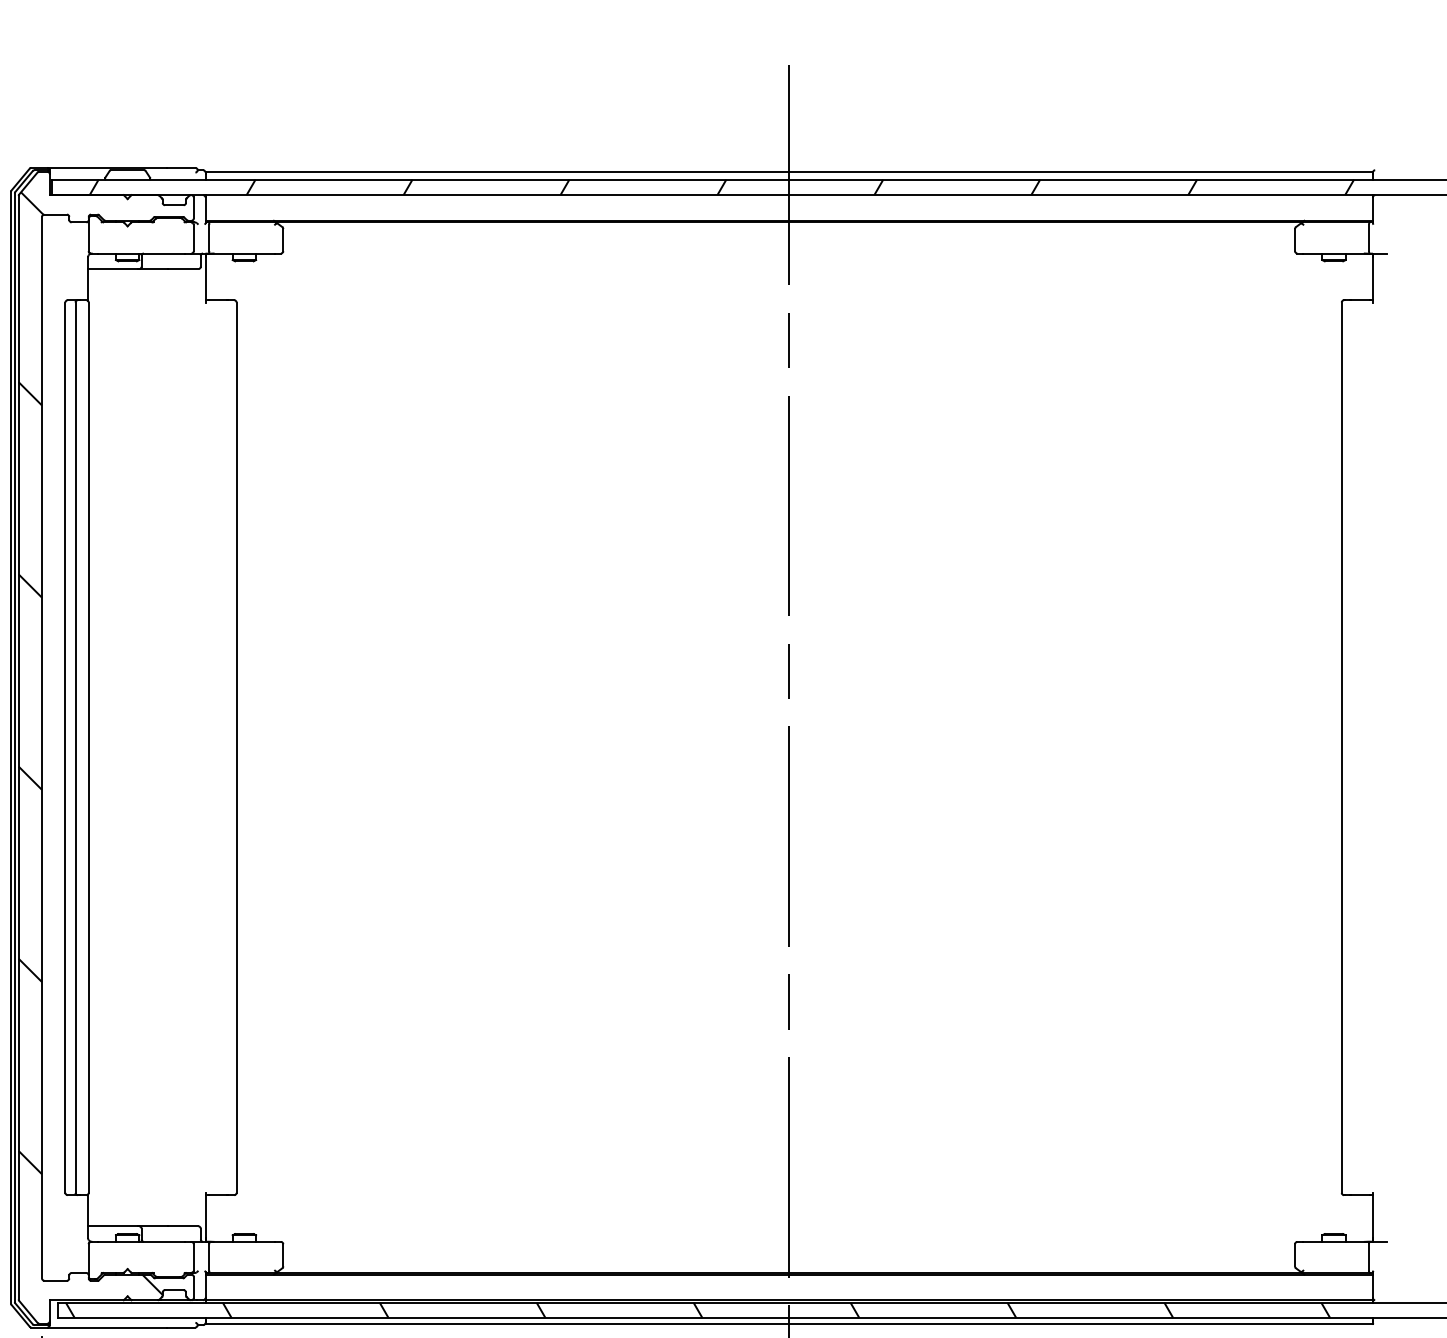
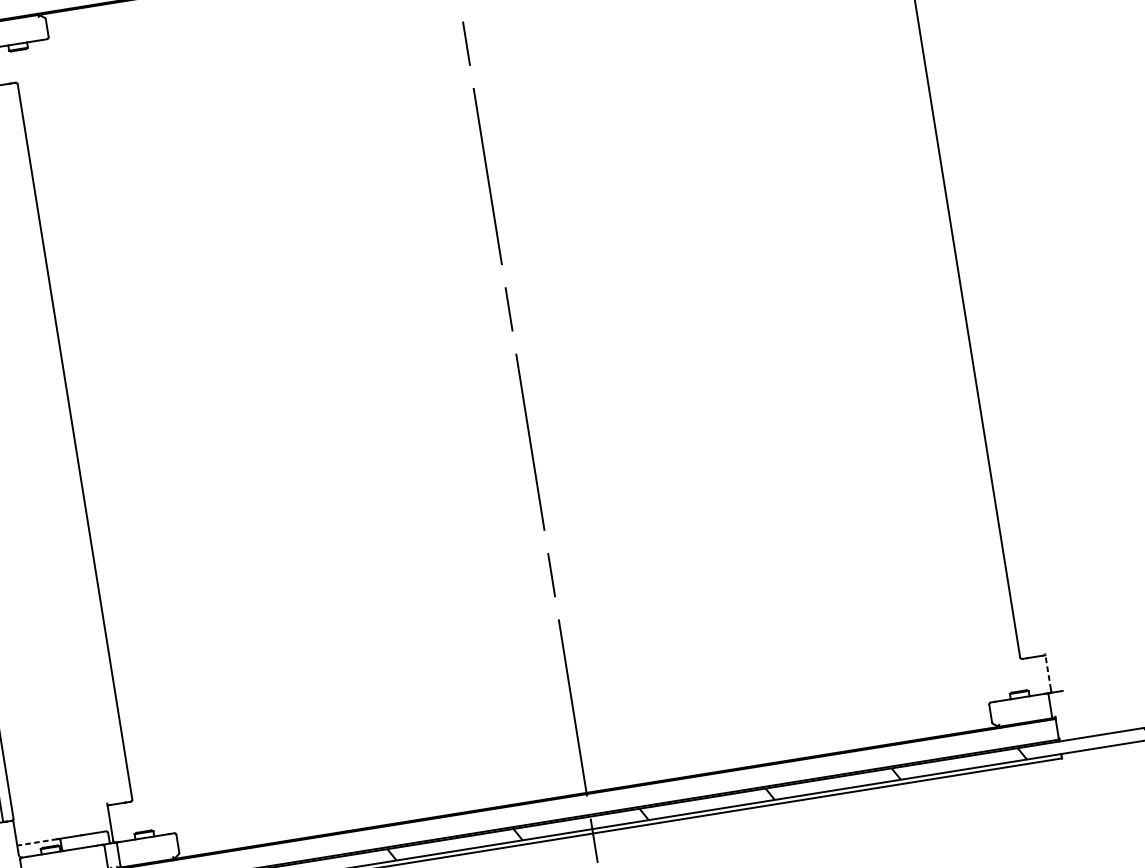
line: (1372, 1215) -> (1047, 671), solid -> dashed
line: (113, 1226) -> (37, 842), solid -> dashed

